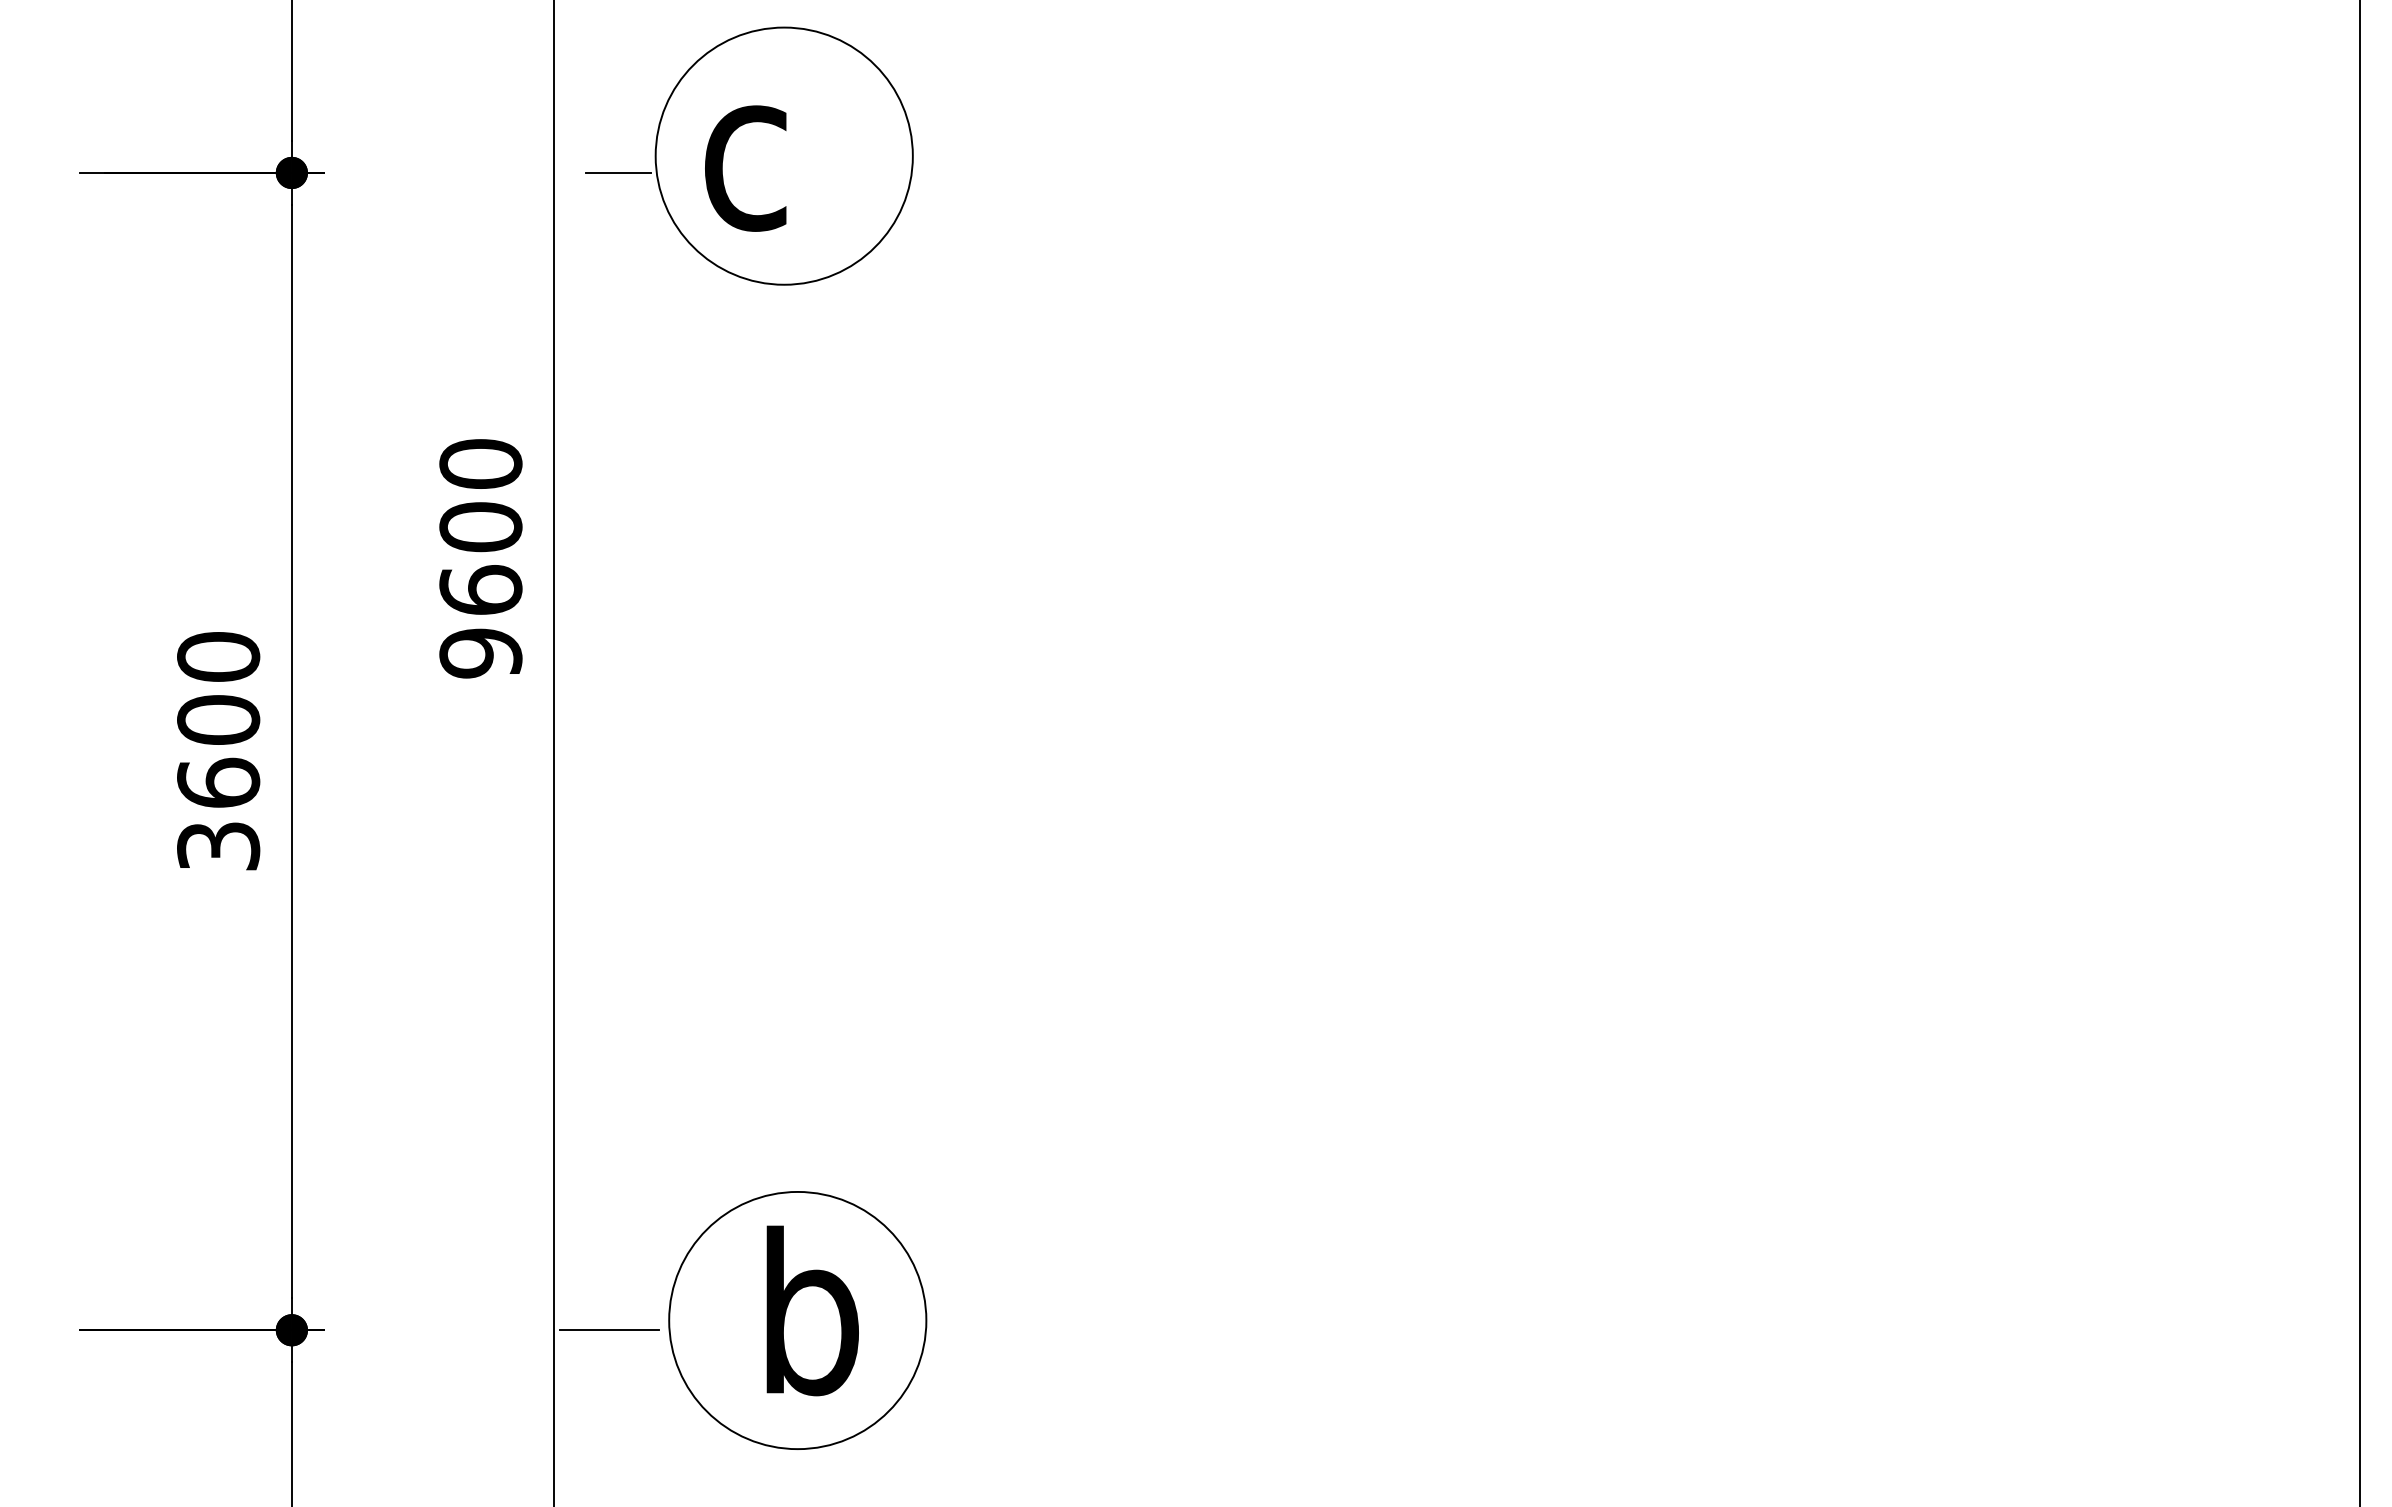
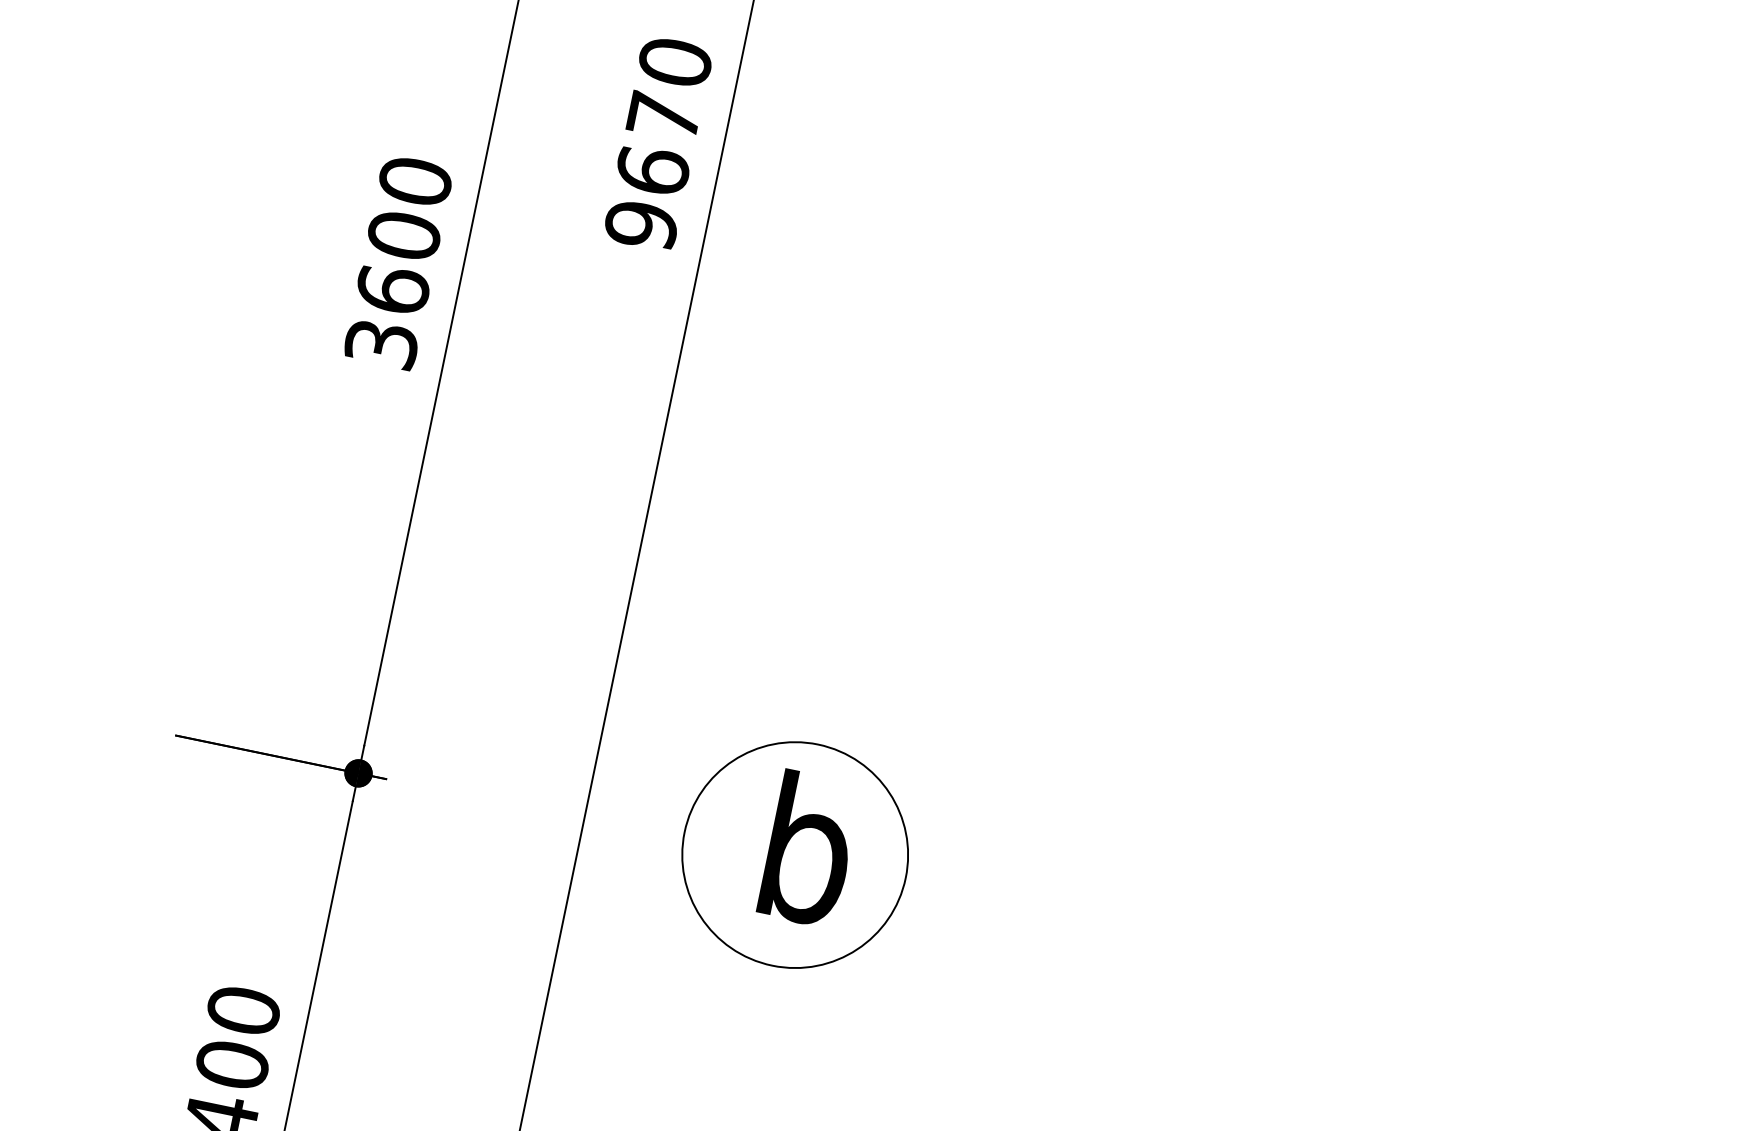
text: (480, 527) -> (663, 116), 9600 -> 9670
line: (608, 1330) -> (630, 829), removed

